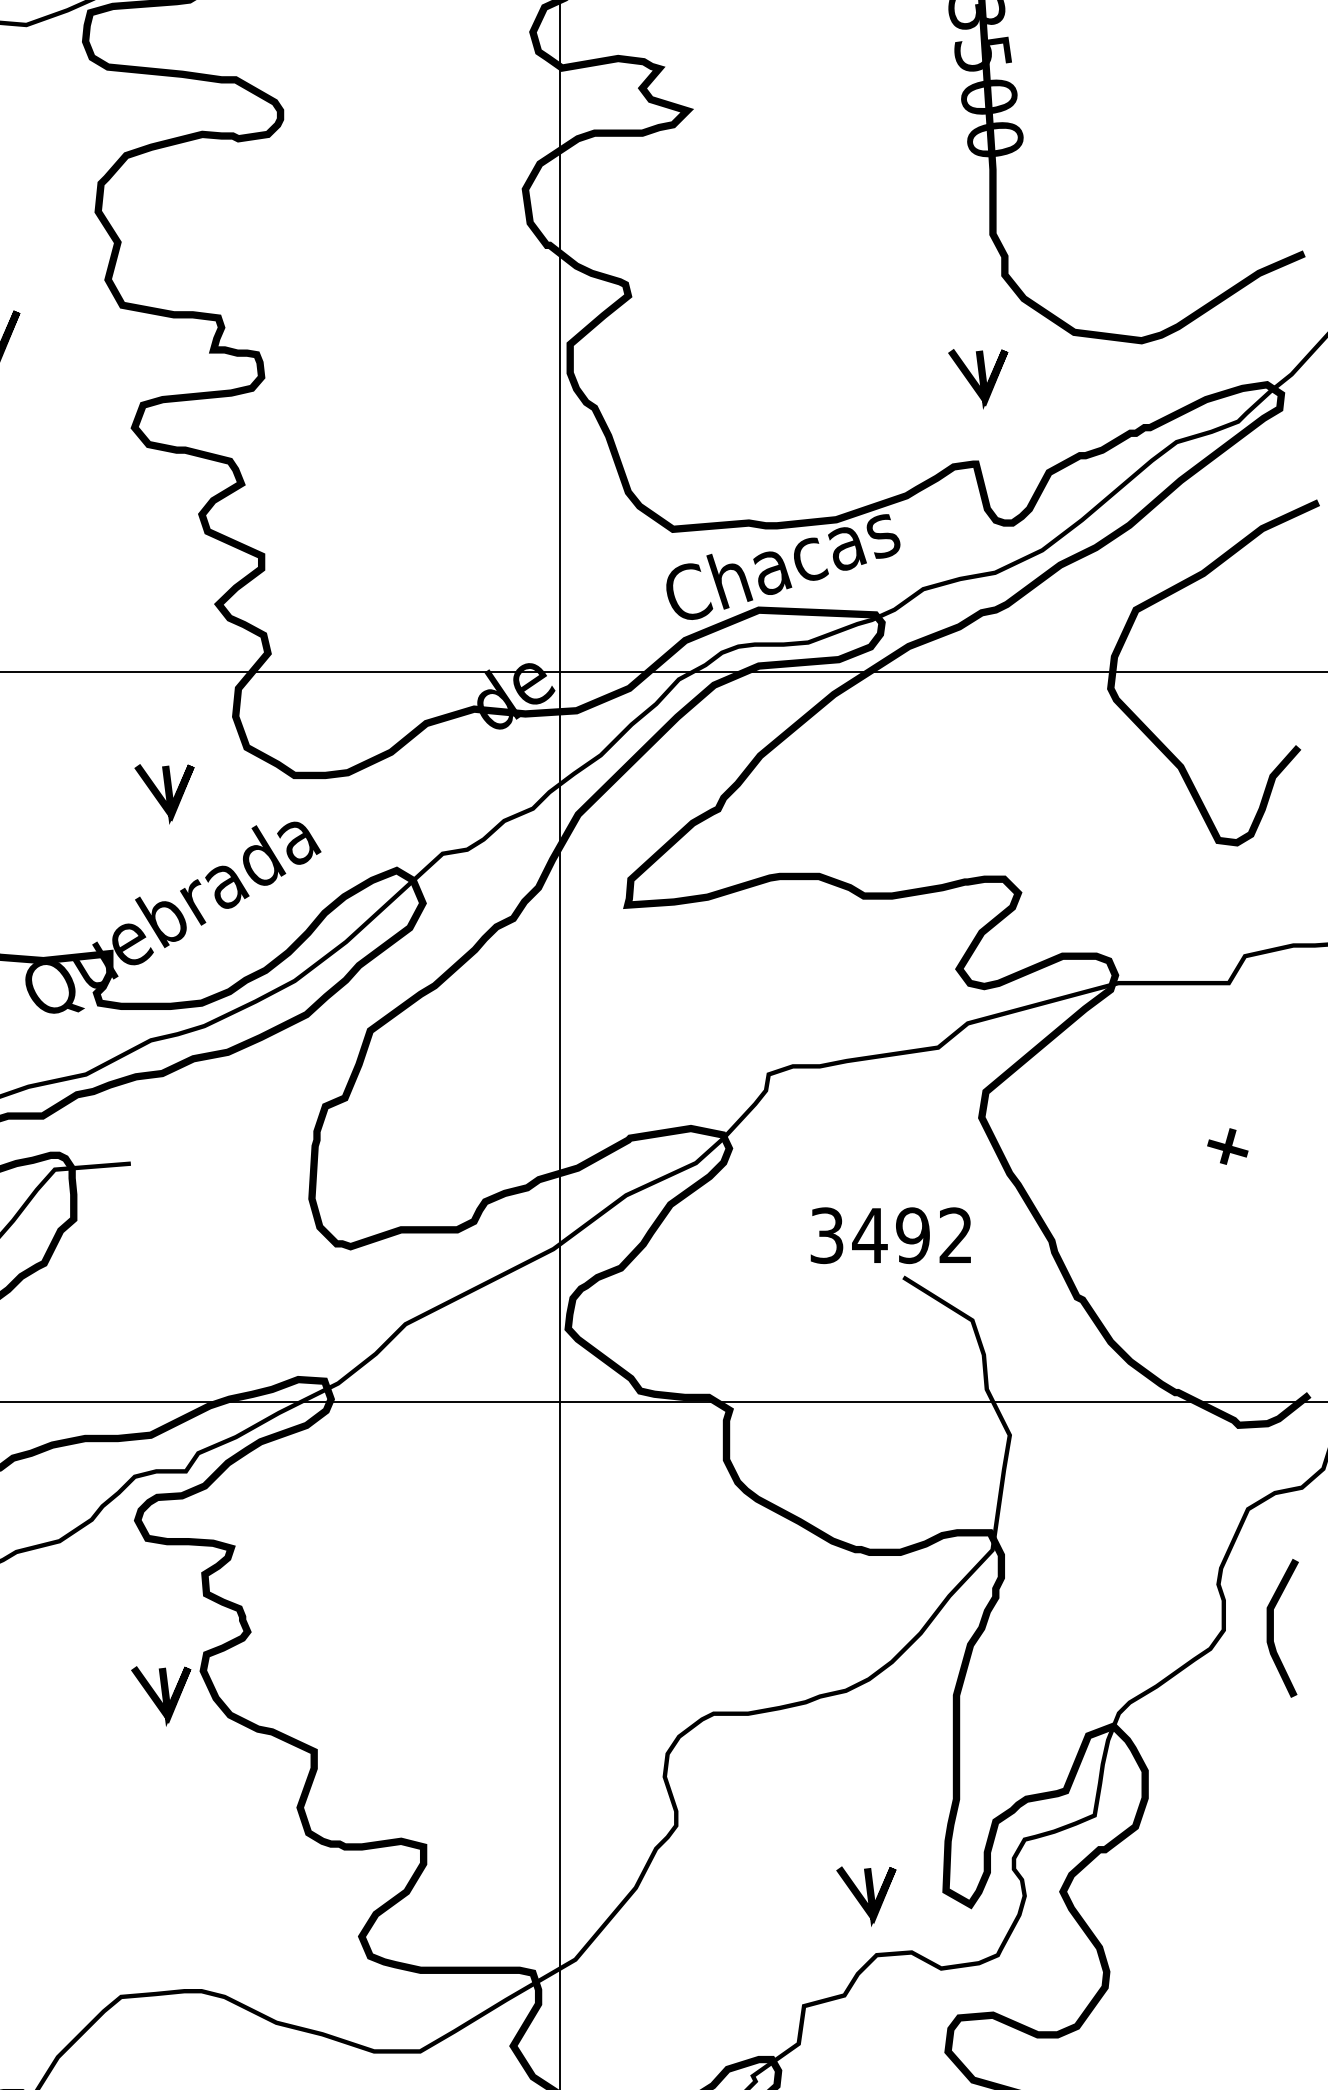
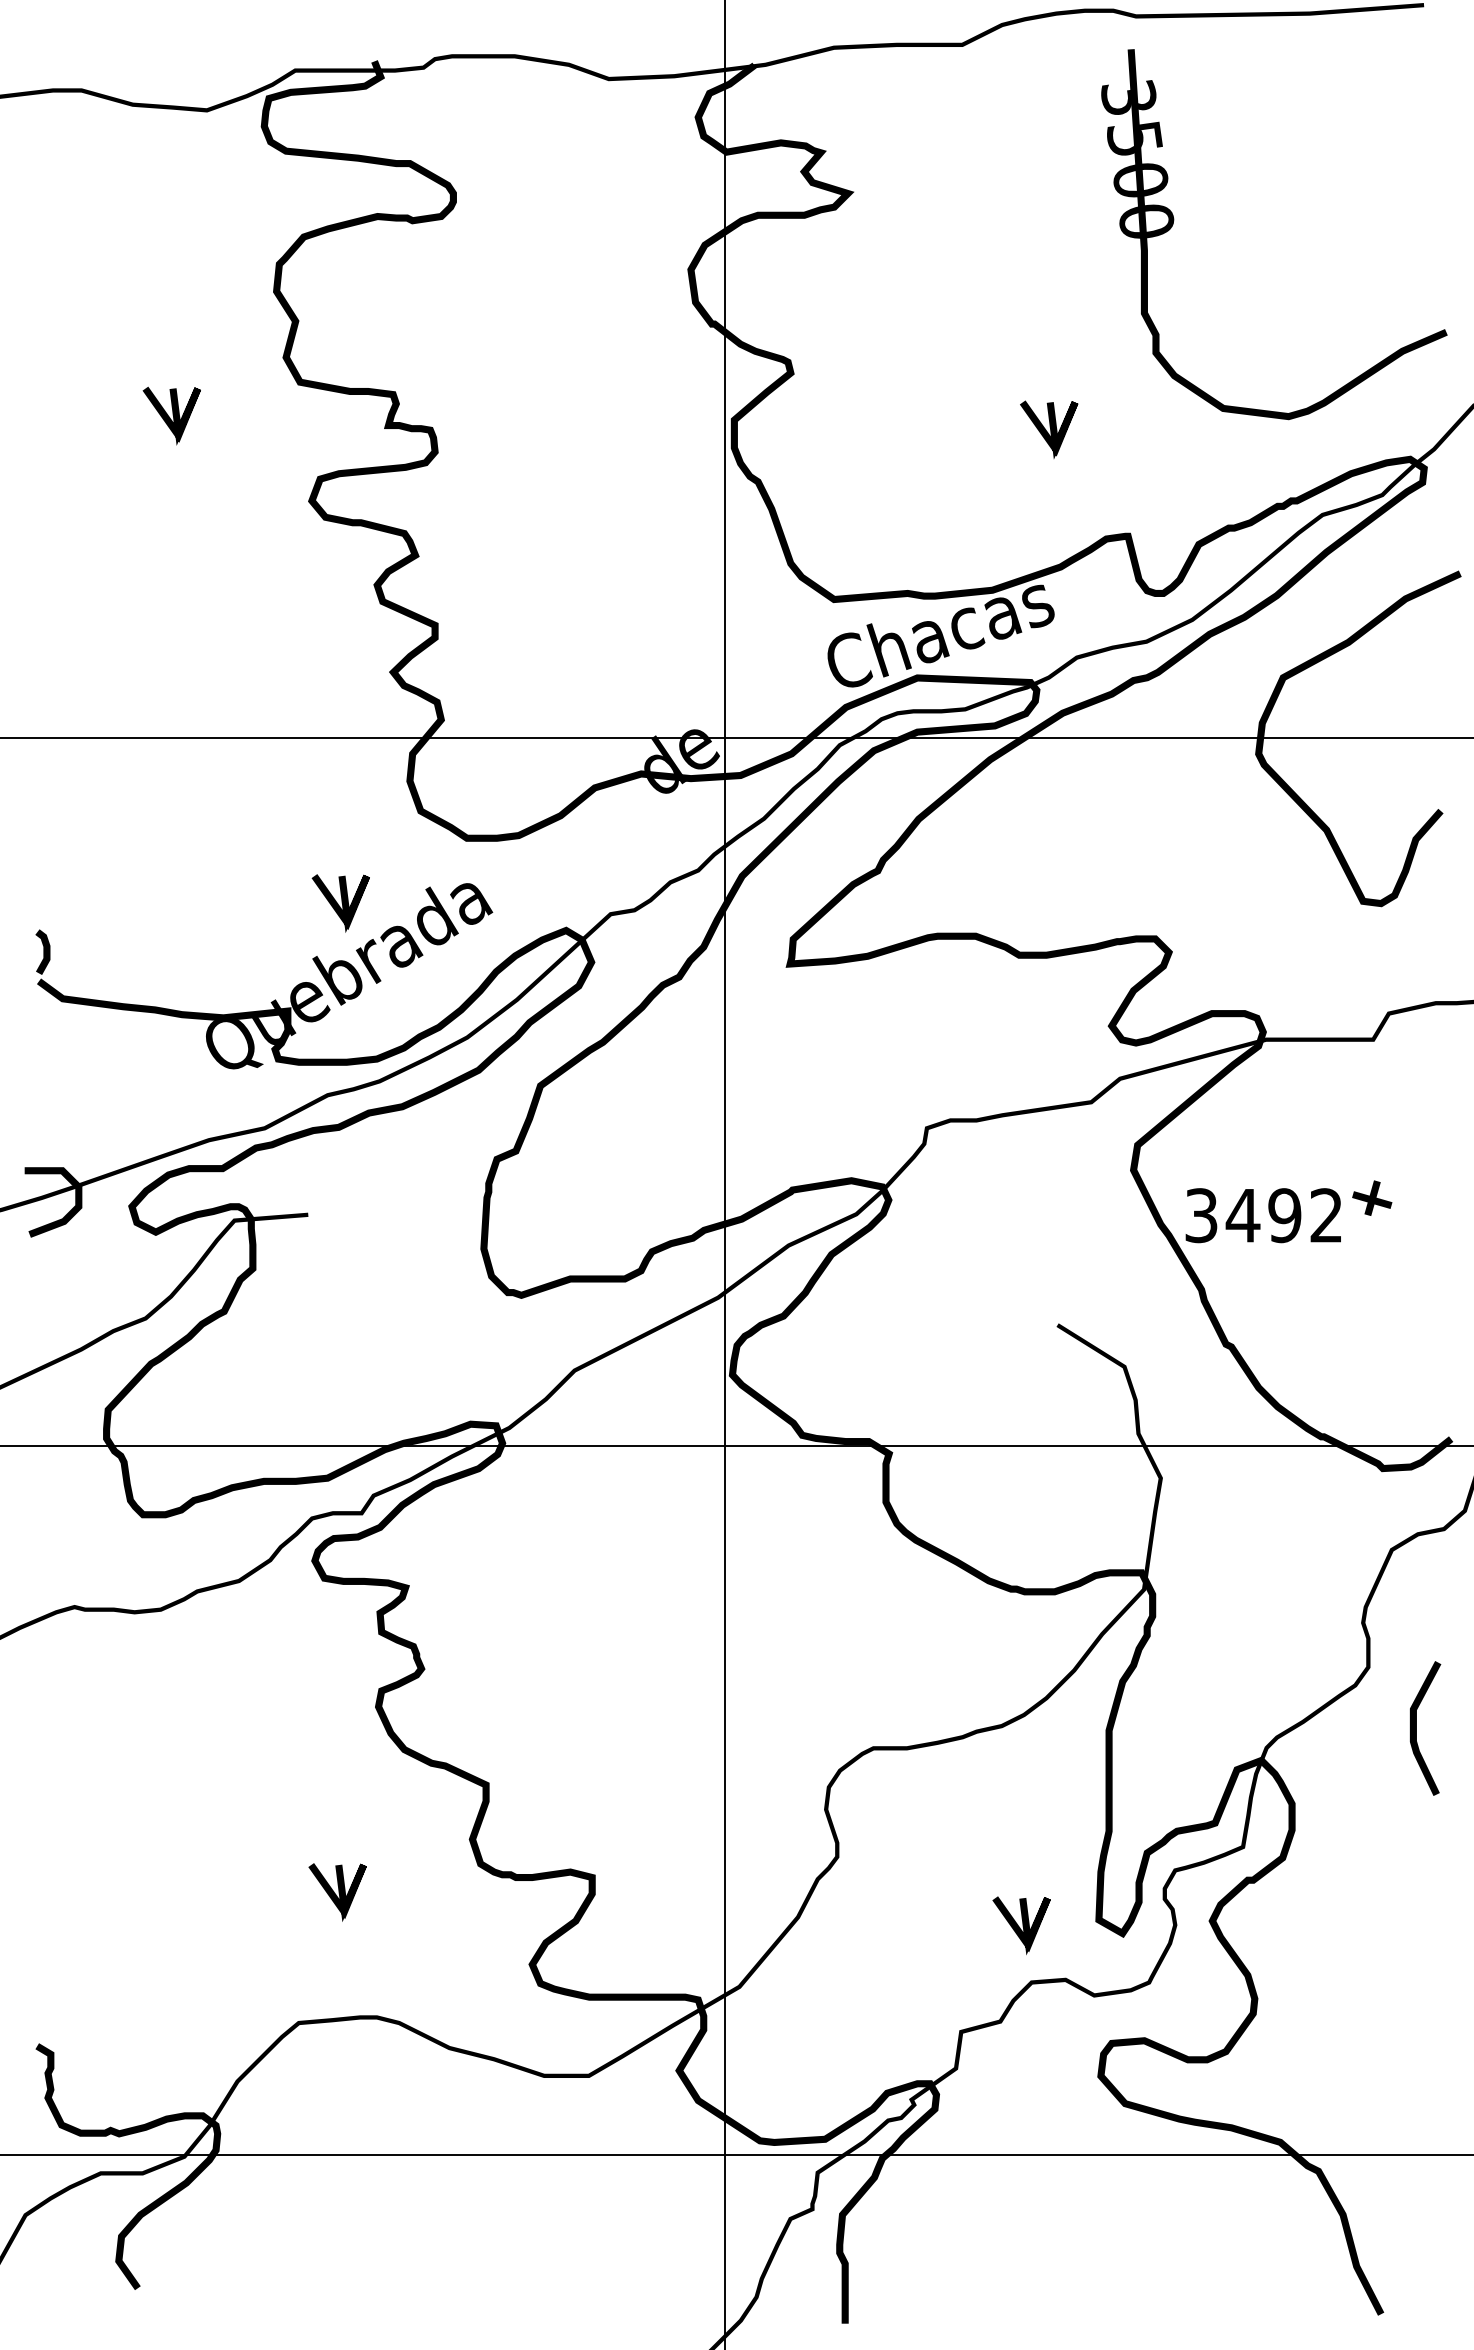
line: (979, 378) -> (1050, 429), moved
line: (165, 794) -> (341, 903), moved
text: (889, 1235) -> (1262, 1215), moved
line: (1273, 1628) -> (1416, 1728), moved
line: (162, 1696) -> (338, 1892), moved

